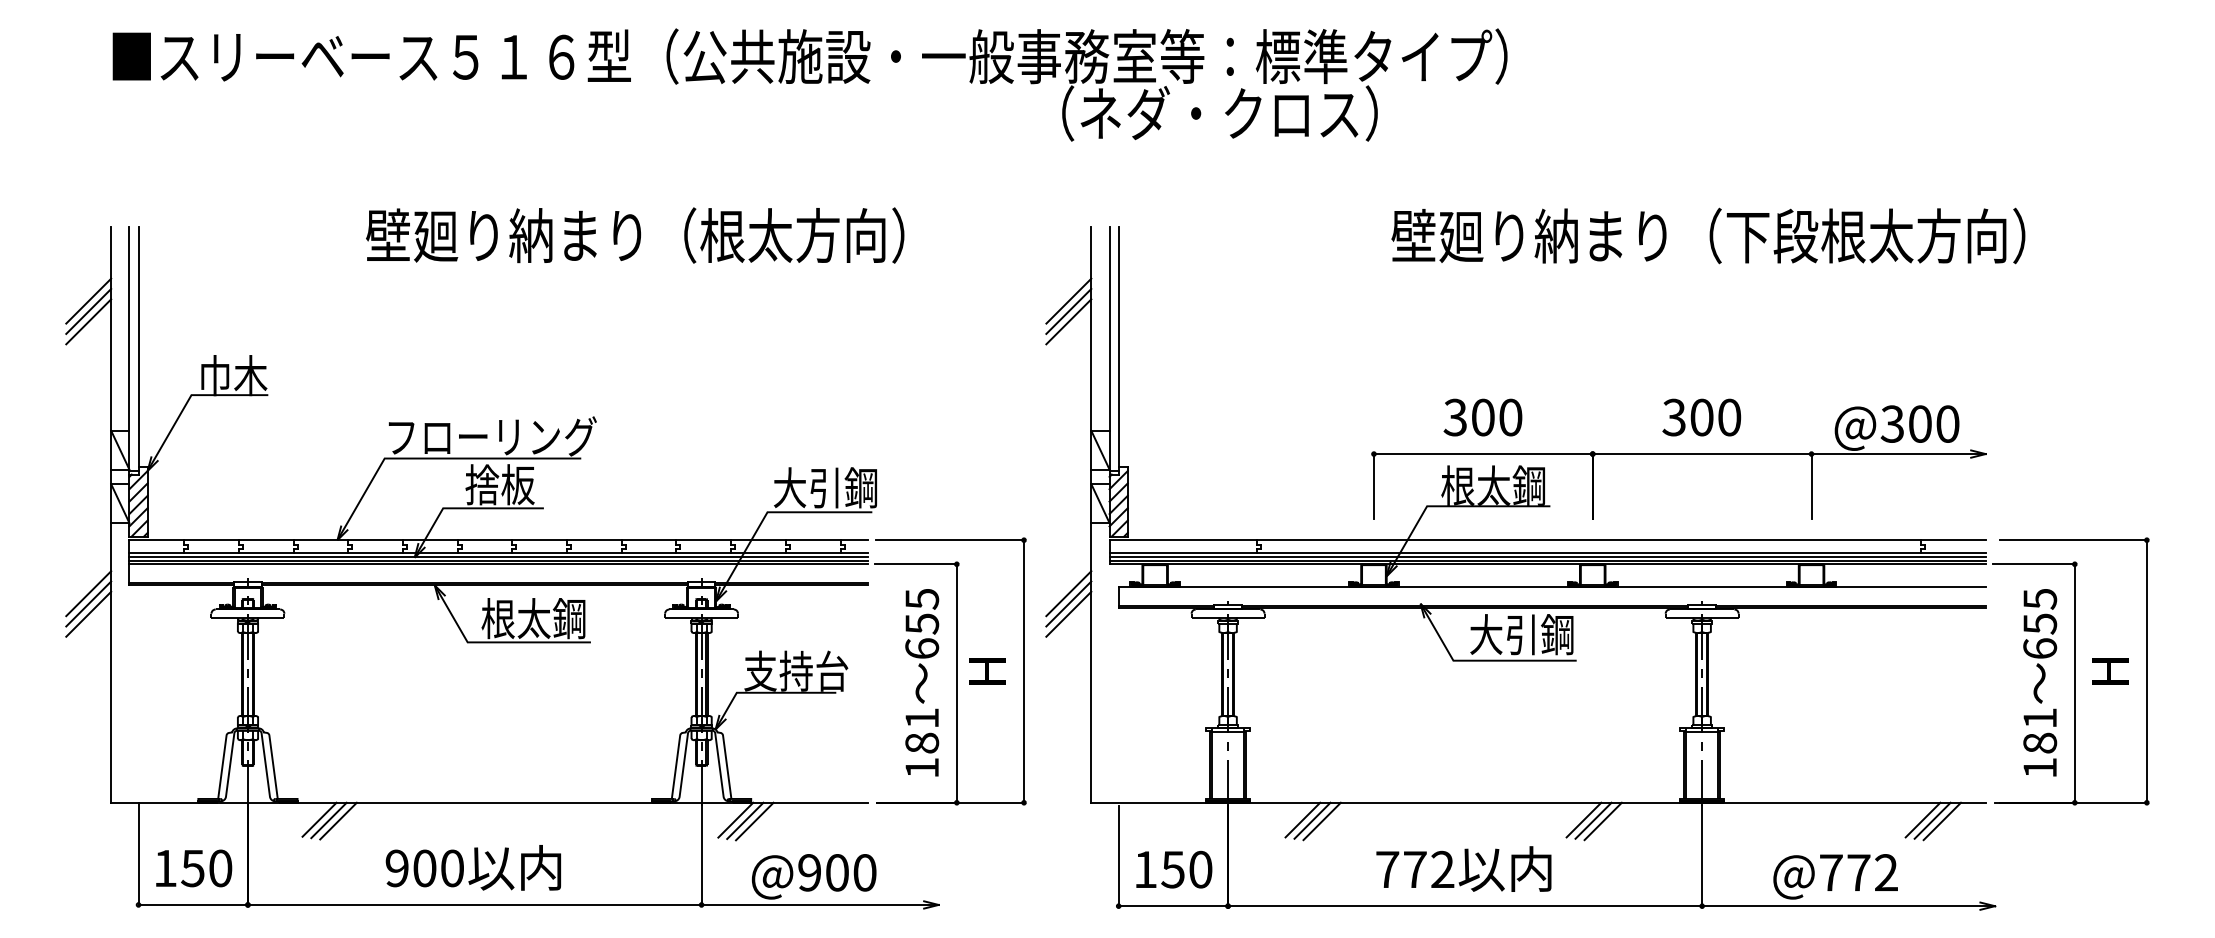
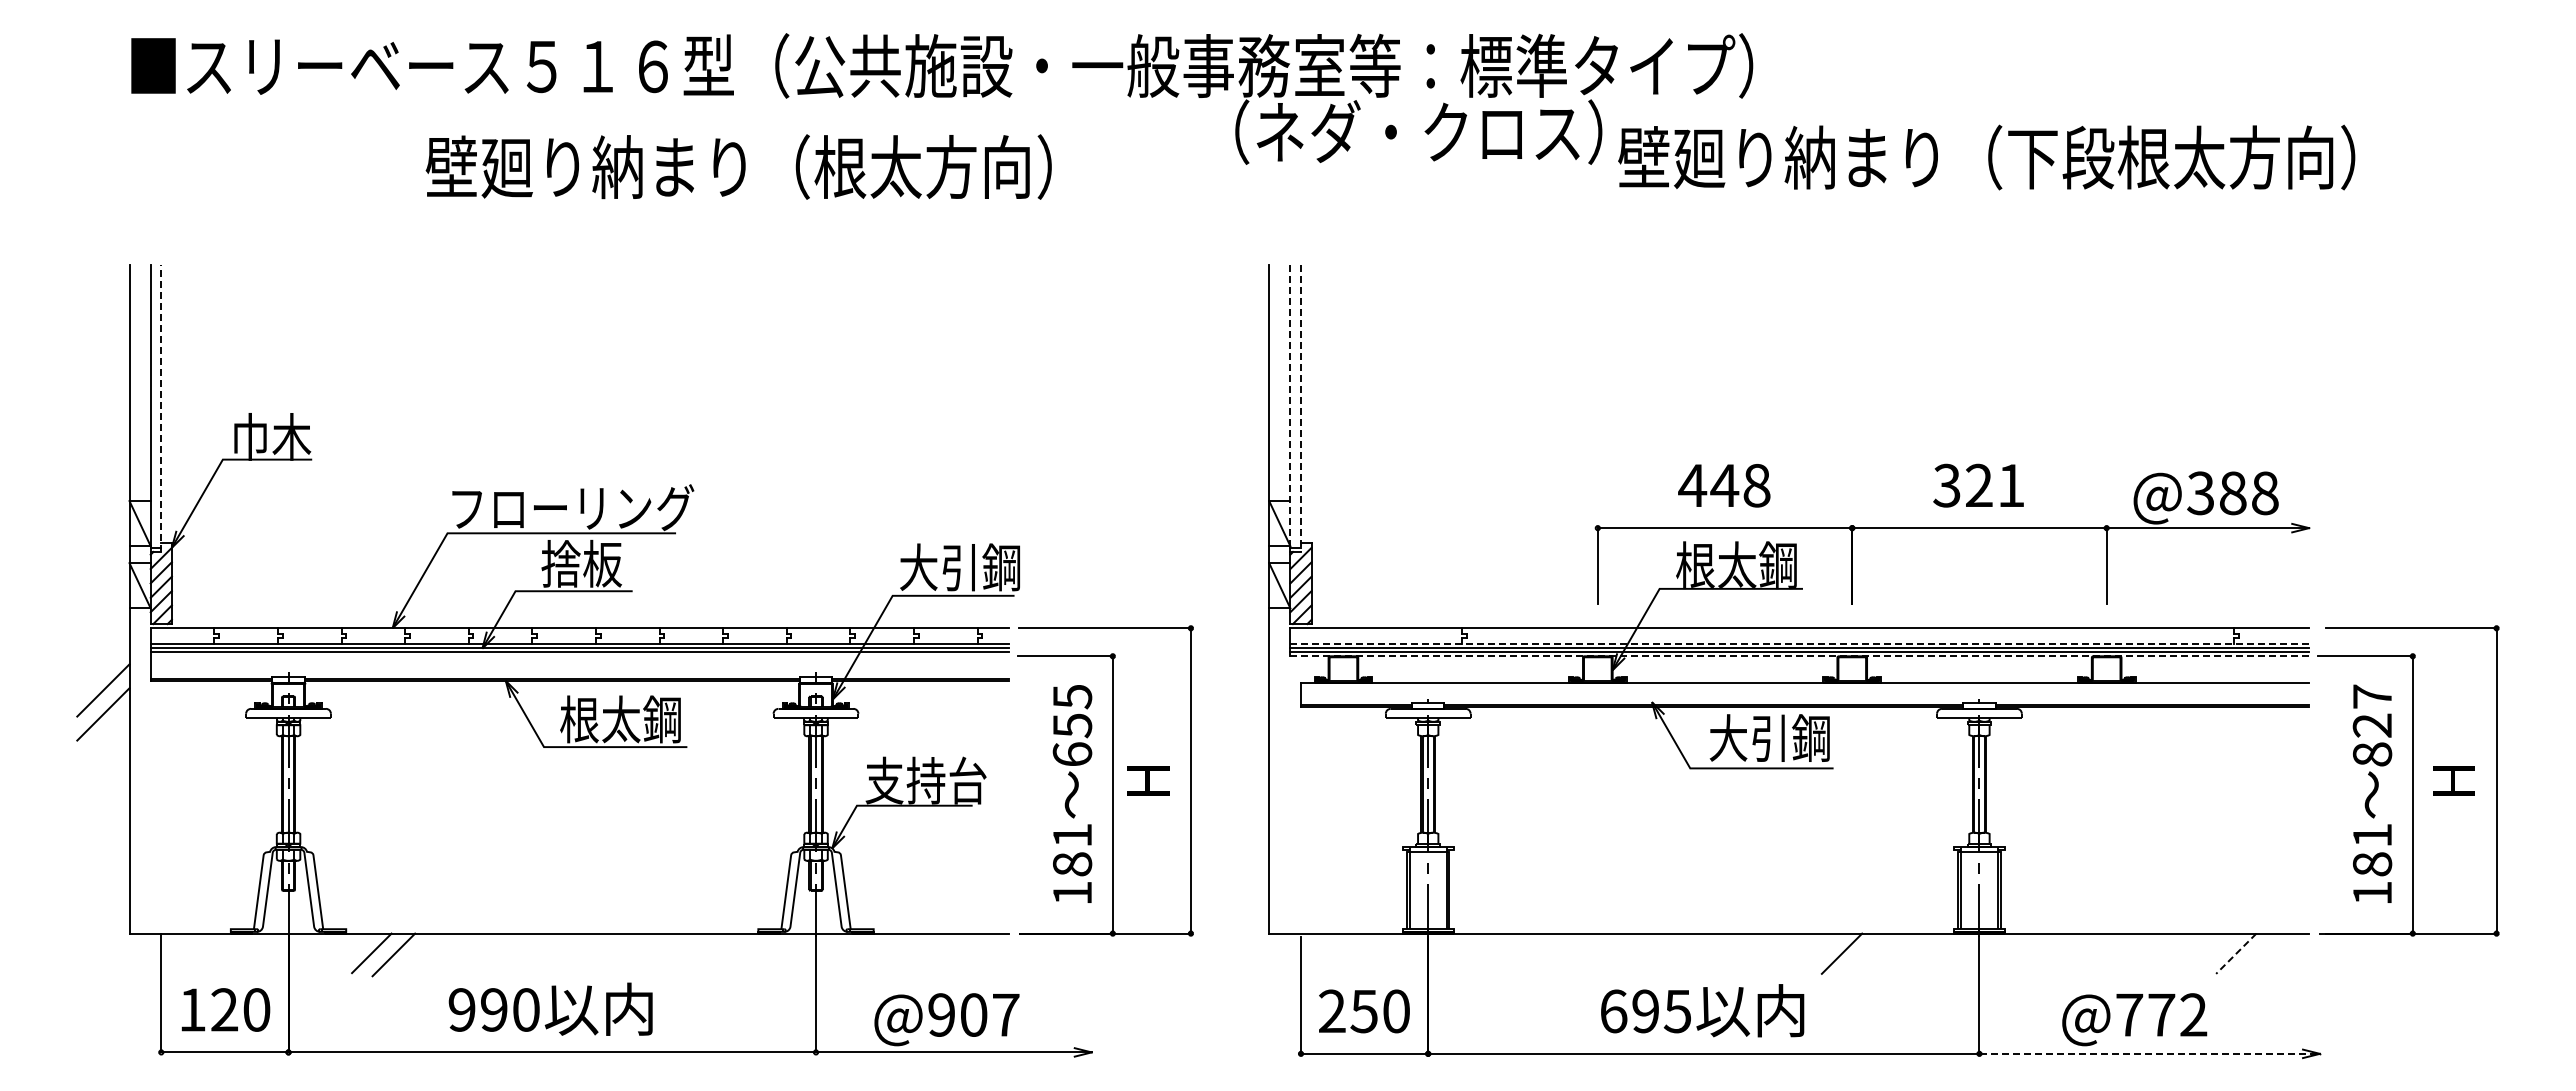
text: (634, 235) -> (738, 166), moved
text: (1708, 235) -> (1986, 157), moved
line: (88, 301) -> (103, 350), removed
line: (1068, 301) -> (1242, 350), removed
line: (88, 311) -> (103, 362), removed
line: (1068, 311) -> (1242, 362), removed
line: (88, 321) -> (103, 374), removed
line: (1068, 321) -> (1242, 374), removed
line: (1109, 349) -> (1290, 406), solid -> dashed
line: (138, 351) -> (161, 408), solid -> dashed
line: (1119, 351) -> (1301, 408), solid -> dashed
text: (1482, 417) -> (1724, 485), 300 -> 448
text: (1715, 417) -> (1995, 485), 300 -> 321
text: (1934, 423) -> (2249, 492), @300 -> @388
line: (1547, 553) -> (1799, 643), solid -> dashed
line: (498, 564) -> (579, 656), removed
line: (1547, 564) -> (1799, 656), solid -> dashed
line: (1068, 593) -> (1242, 690), removed
line: (88, 604) -> (103, 702), removed
line: (1068, 604) -> (1242, 702), removed
line: (1068, 614) -> (1242, 714), removed
text: (2040, 623) -> (2372, 725), 655 -> 827
line: (328, 819) -> (382, 953), removed
line: (735, 819) -> (855, 953), removed
line: (1303, 819) -> (1515, 953), removed
line: (745, 820) -> (866, 954), removed
line: (1312, 820) -> (1526, 954), removed
line: (1593, 820) -> (1853, 954), removed
line: (1922, 820) -> (2235, 954), solid -> dashed
line: (1932, 820) -> (2247, 954), removed
line: (754, 821) -> (877, 955), removed
line: (1322, 821) -> (1537, 955), removed
line: (1603, 821) -> (1864, 955), removed
line: (1942, 821) -> (2258, 955), removed
text: (192, 868) -> (223, 1009), 150 -> 120
text: (425, 868) -> (494, 1009), 900 -> 990
text: (1145, 868) -> (1332, 1010), 150 -> 250
text: (1414, 869) -> (1645, 1011), 772 -> 695
text: (865, 872) -> (1006, 1014), @900 -> @907
line: (1849, 905) -> (2150, 1053), solid -> dashed

